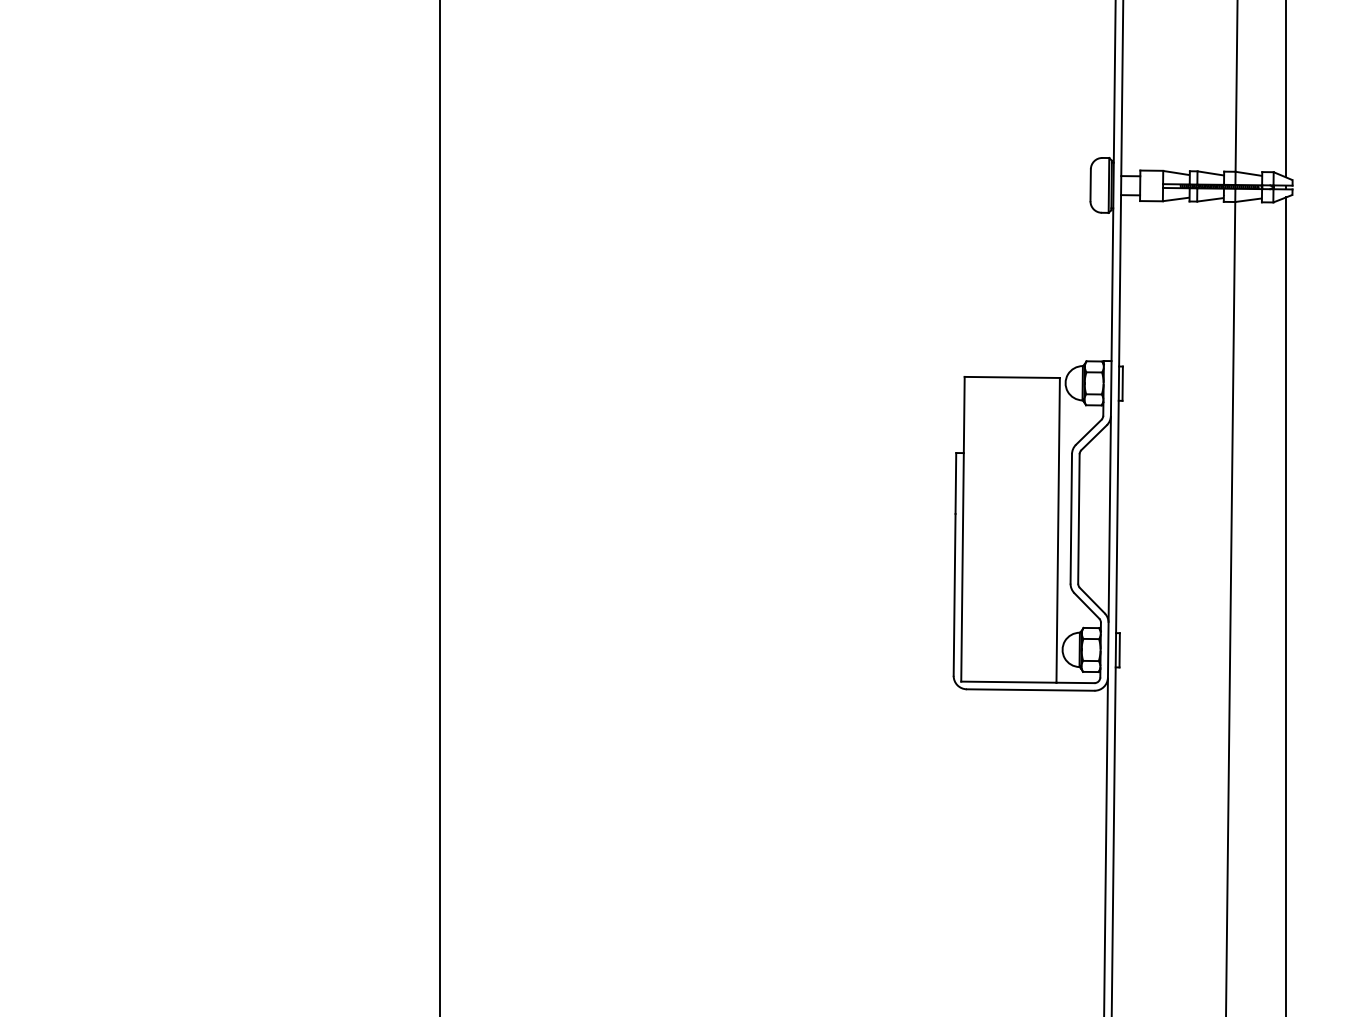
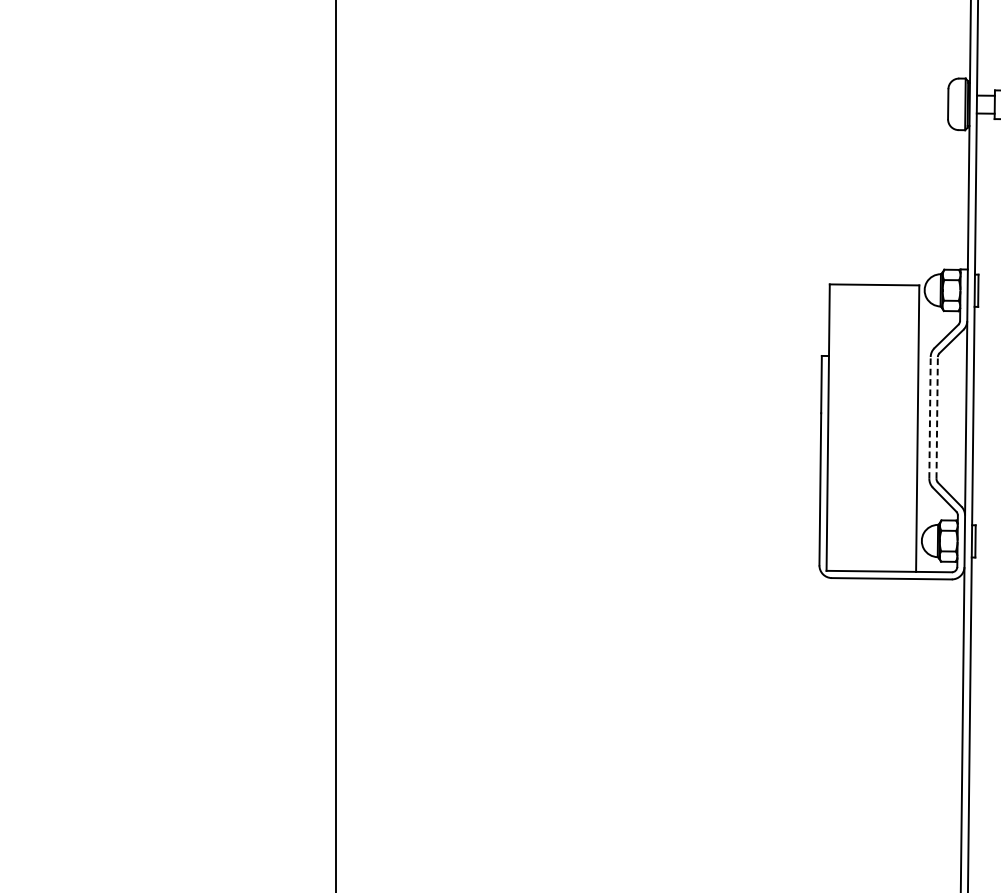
line: (1071, 518) -> (930, 417), solid -> dashed
line: (1078, 518) -> (936, 417), solid -> dashed

